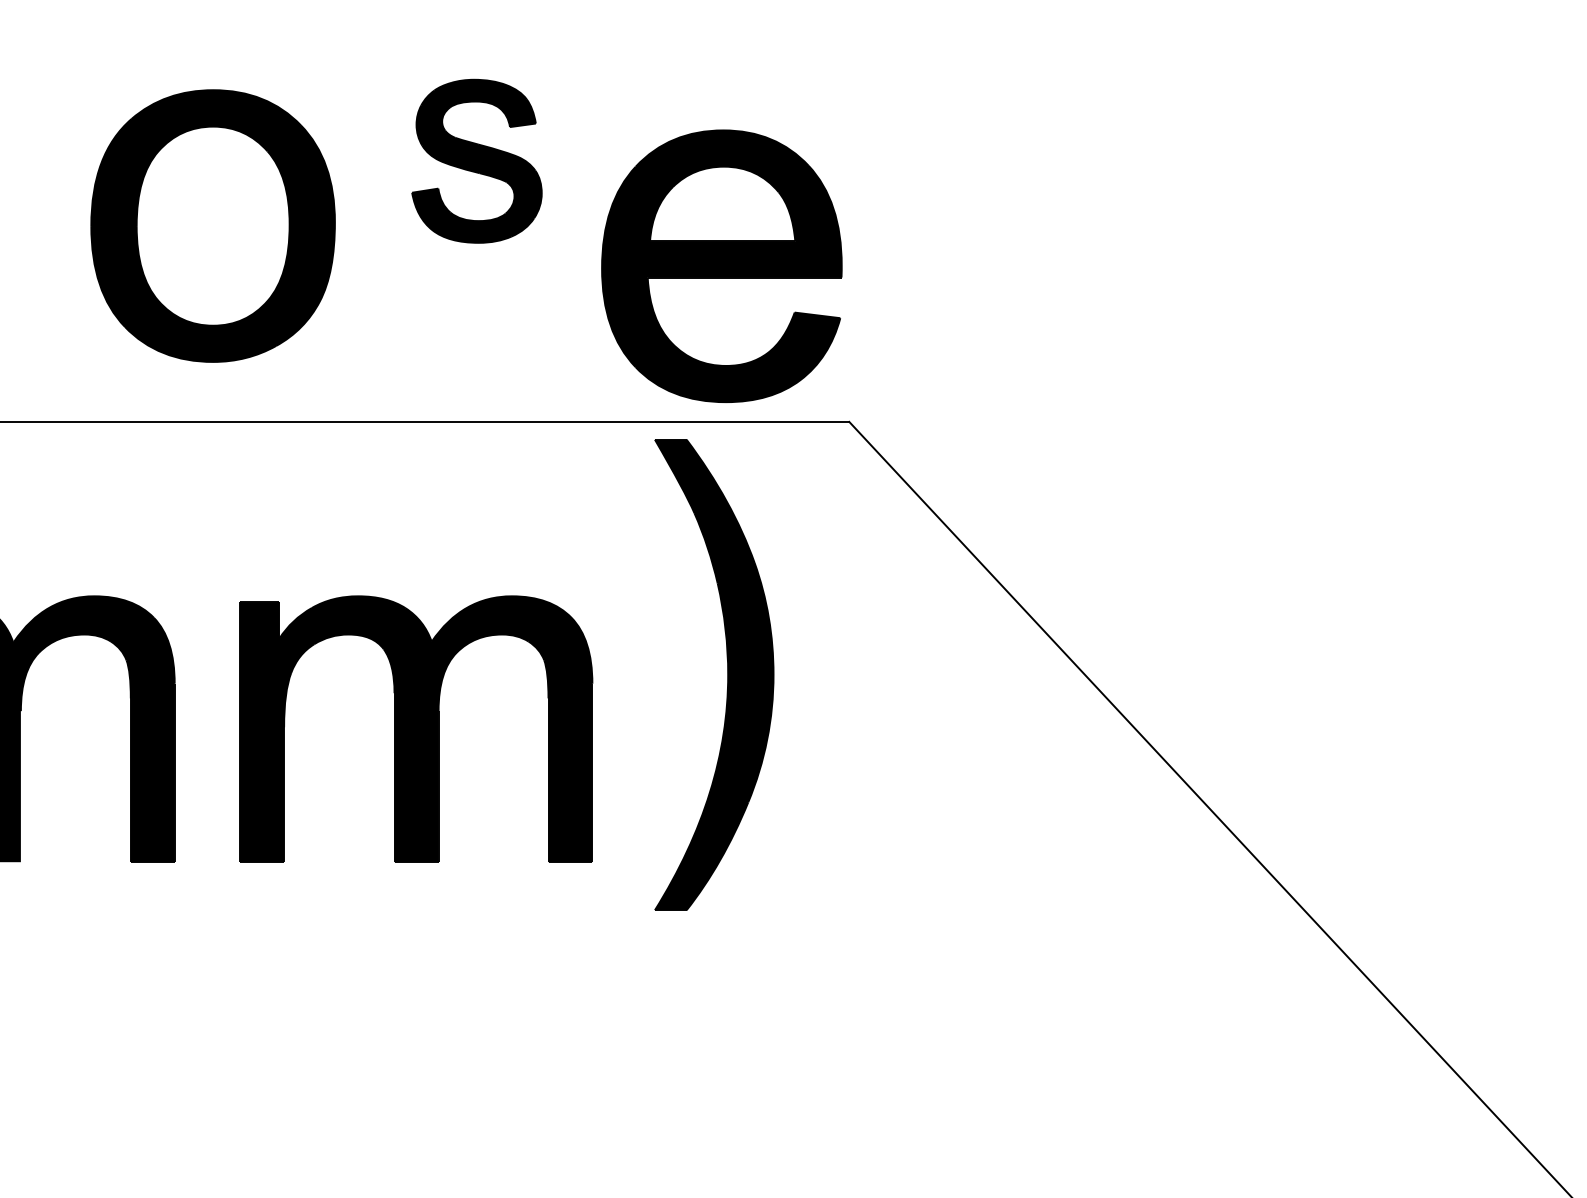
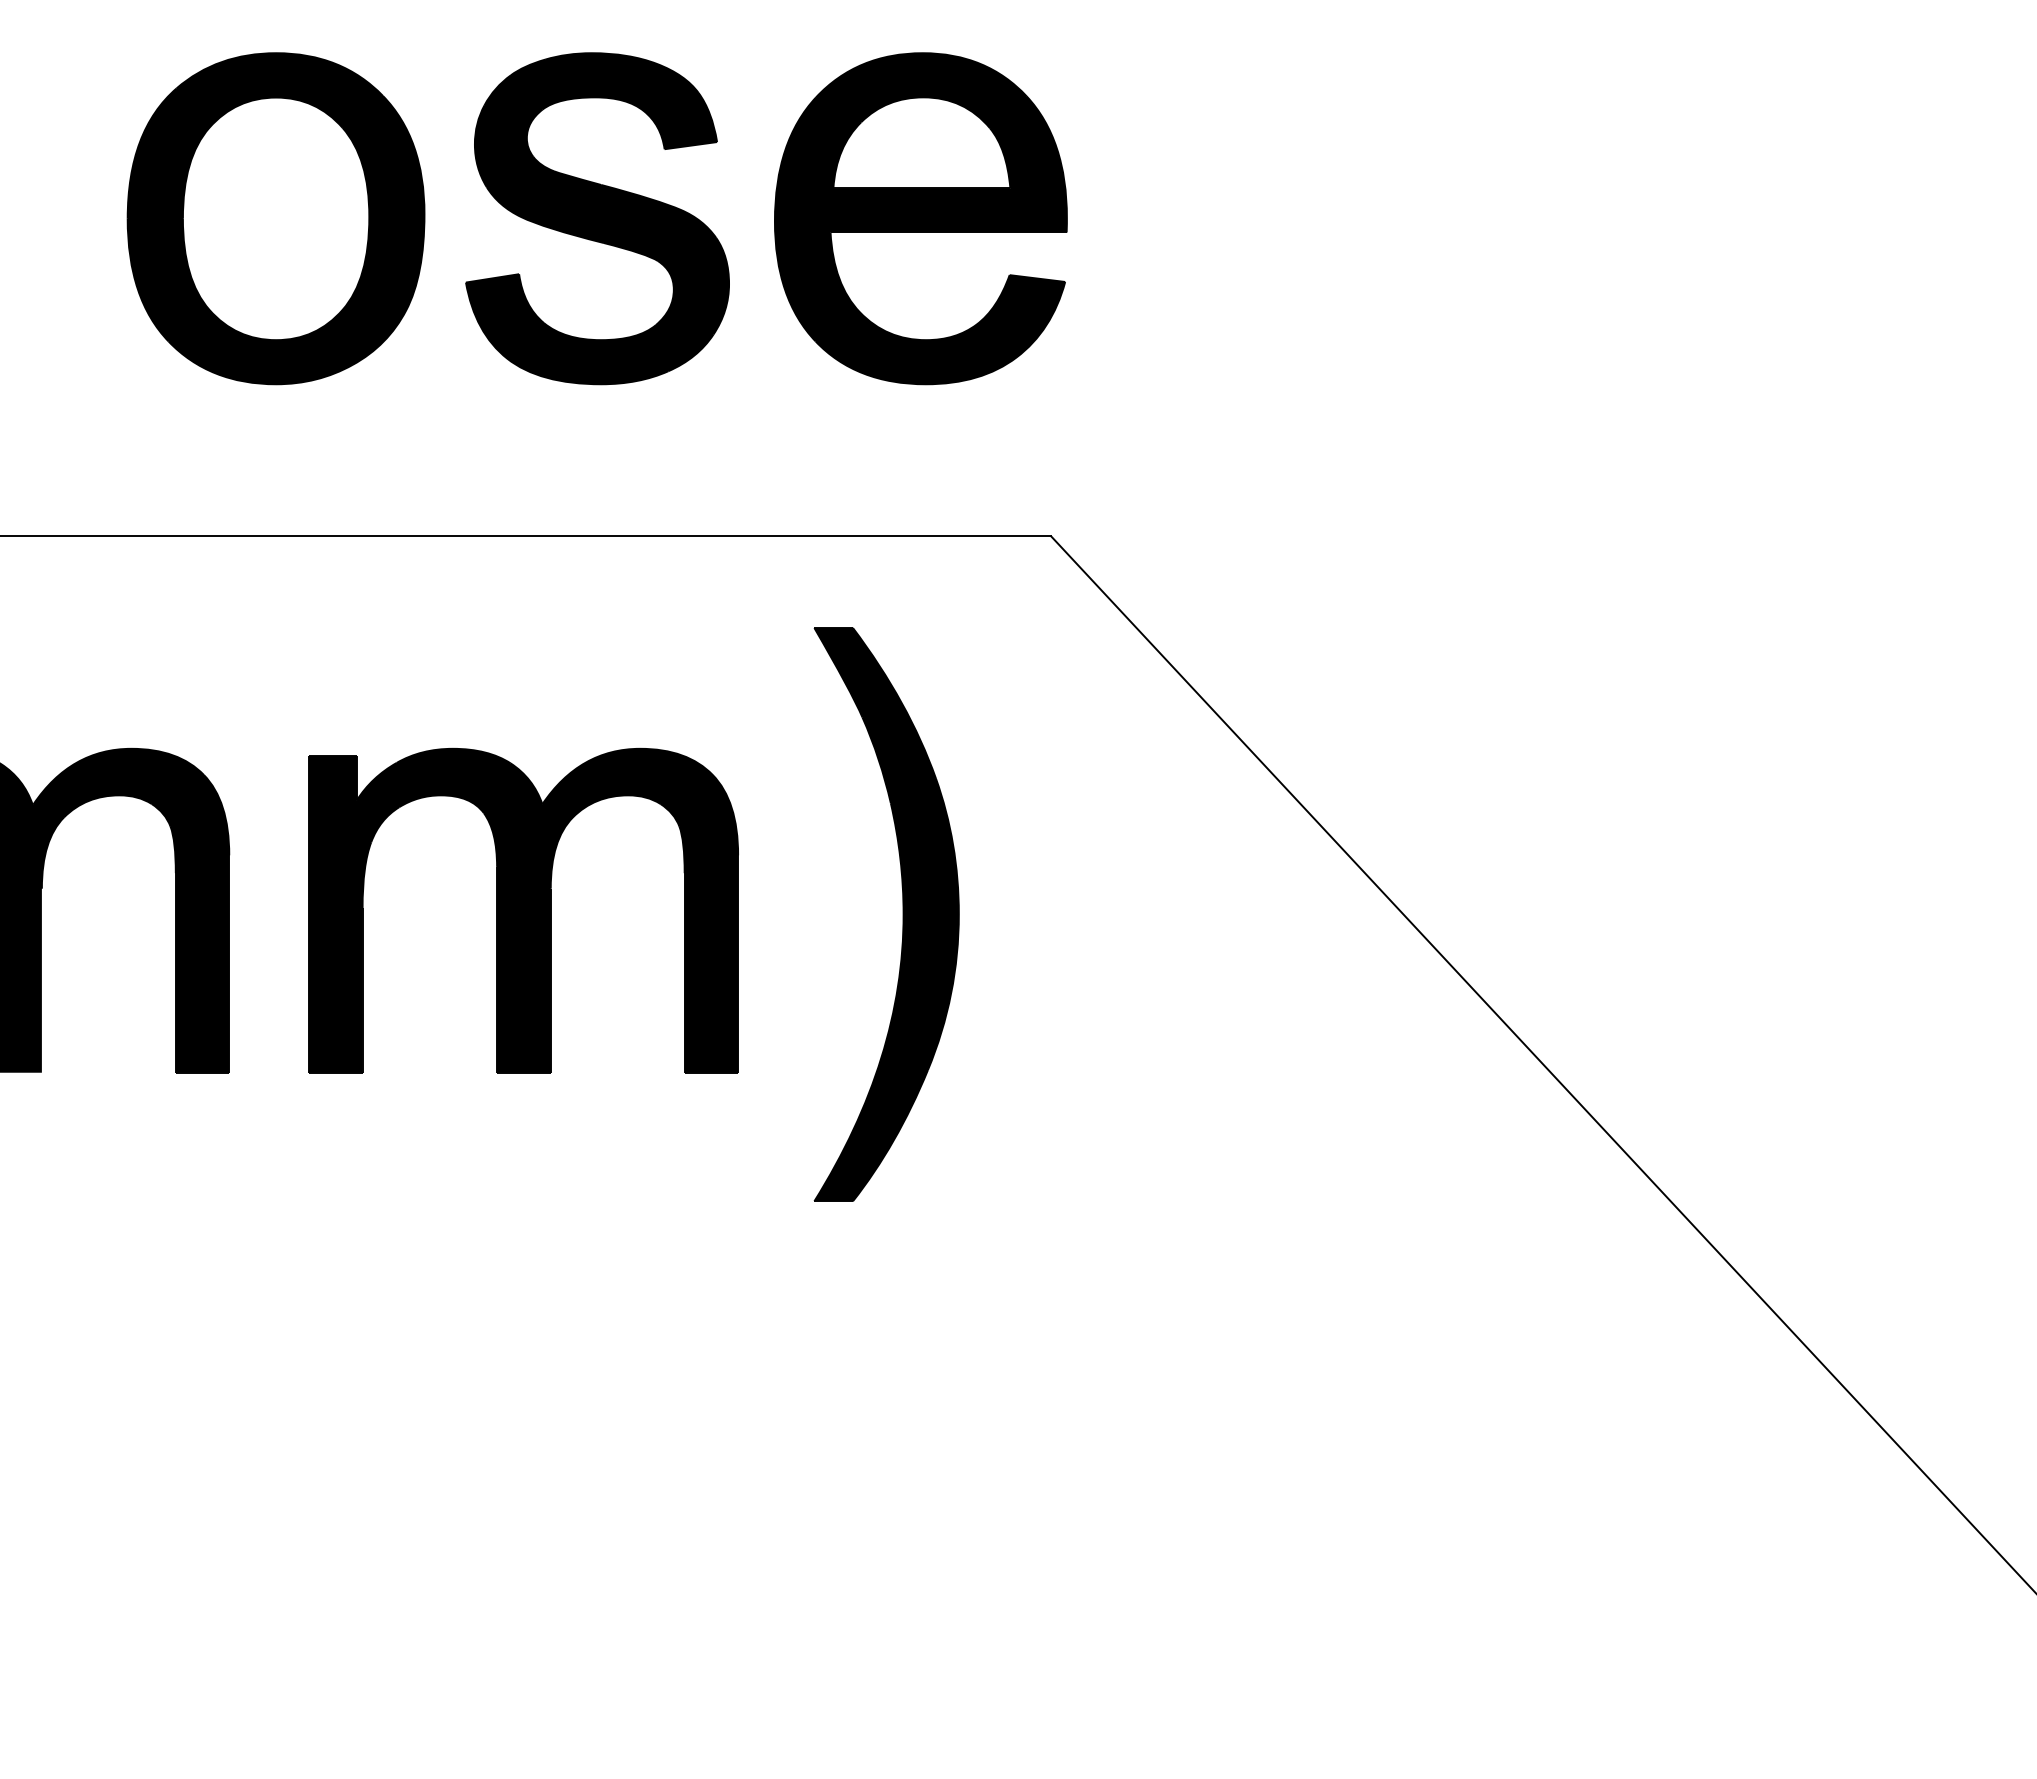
part: (476, 161) -> (597, 218), size x1.67
part: (212, 225) -> (275, 218), moved
part: (721, 266) -> (920, 218), moved
part: (727, 674) -> (902, 914), moved

